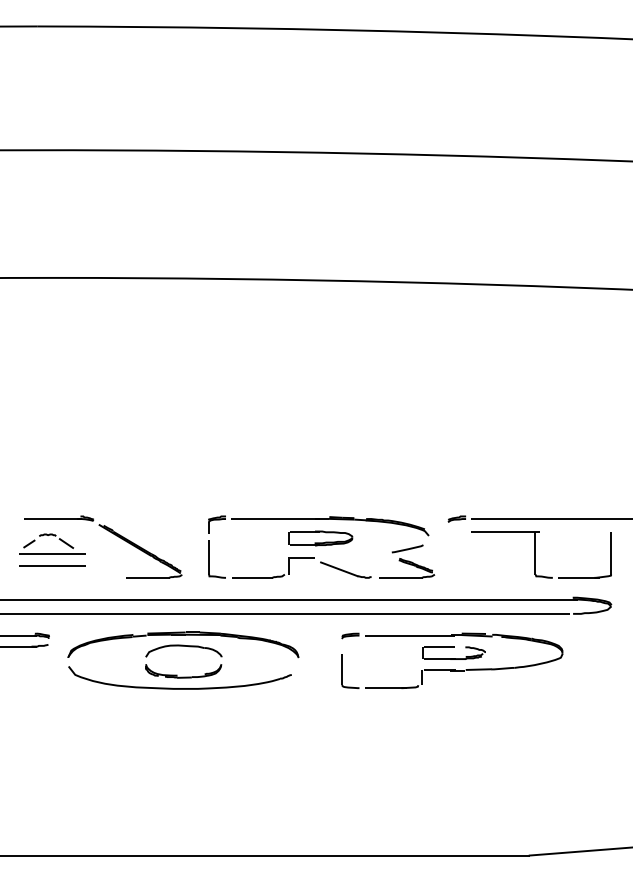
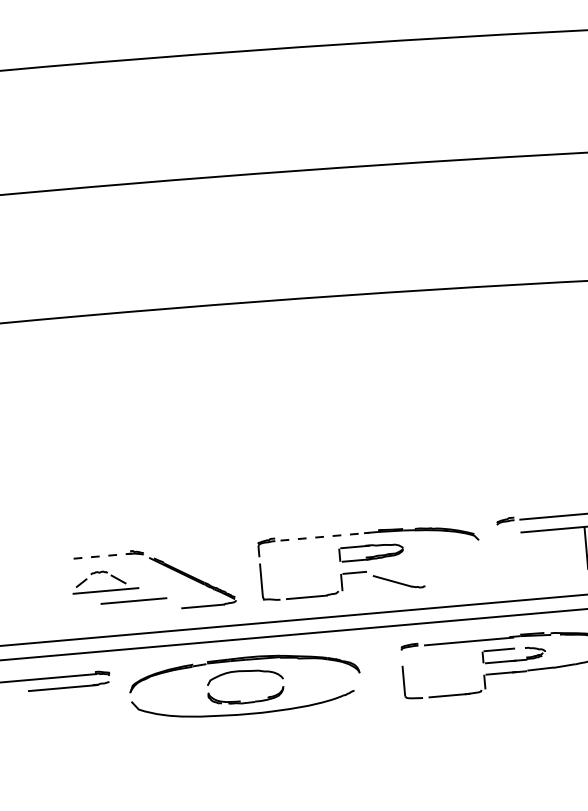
line: (53, 518) -> (103, 555), solid -> dashed
line: (276, 518) -> (325, 536), solid -> dashed
part: (407, 561) -> (459, 567), removed
line: (52, 565) -> (133, 600), moved

